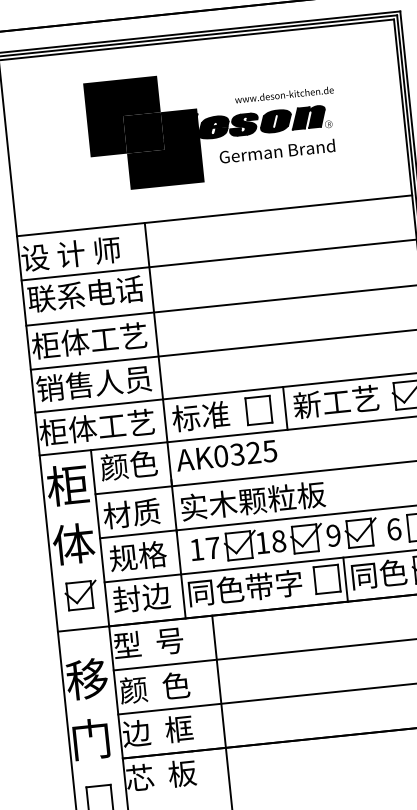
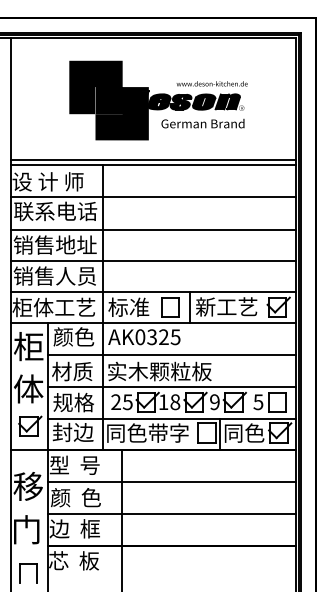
line: (213, 208) -> (153, 159), added
text: (88, 340) -> (54, 244), 柜体工艺 -> 销售地址
text: (394, 529) -> (258, 402), 6 -> 5
text: (204, 549) -> (121, 402), 17 -> 25

